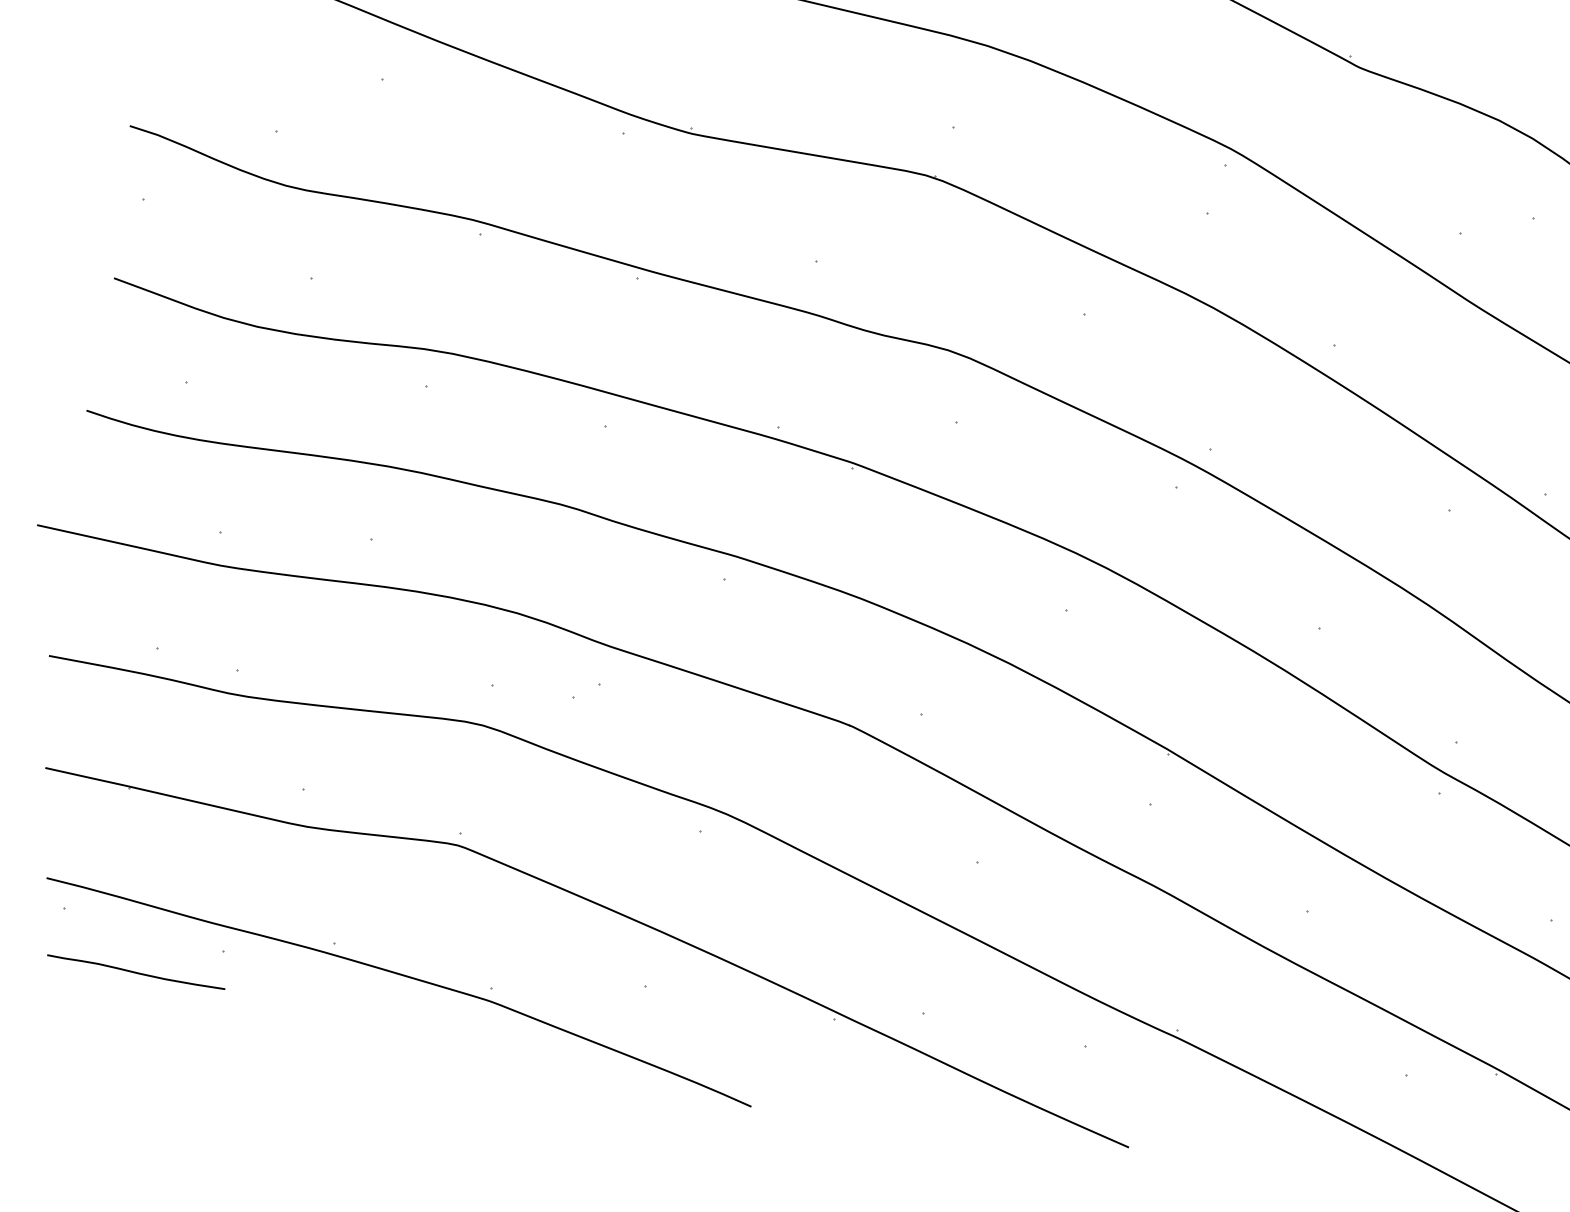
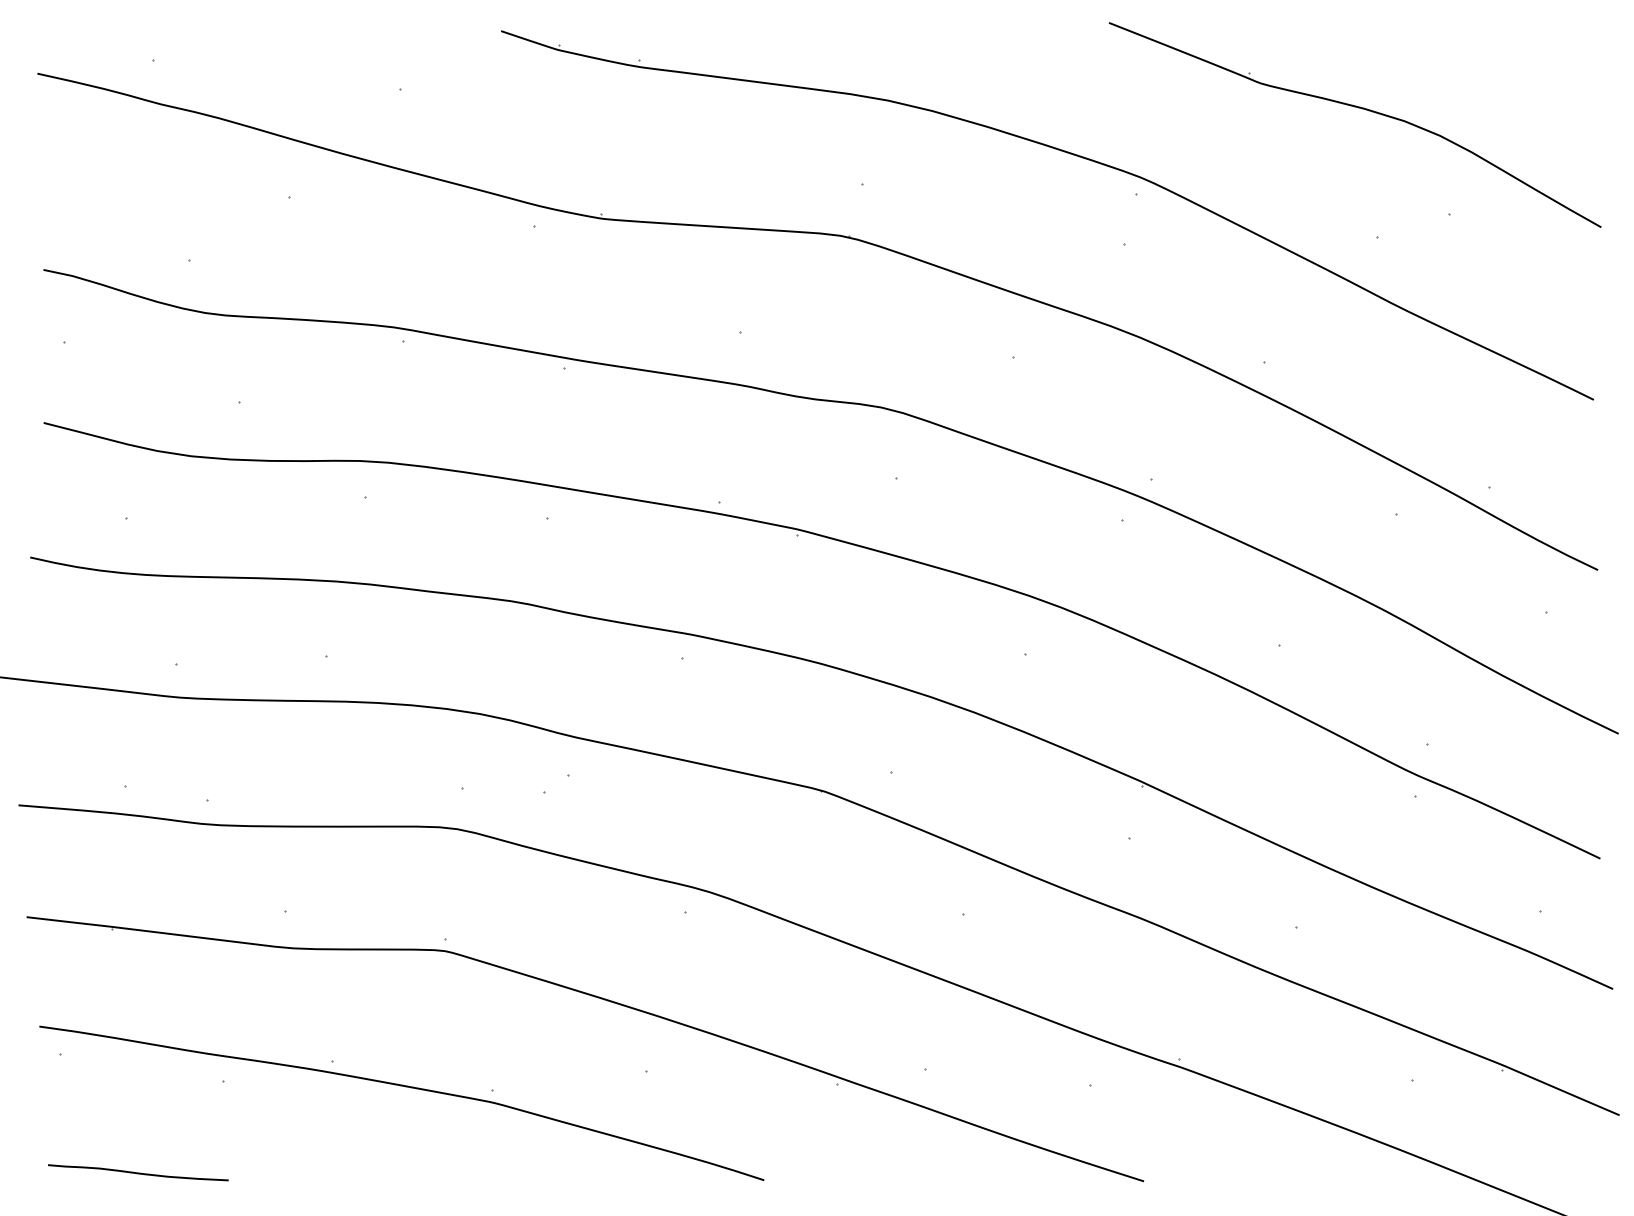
curve: (136, 971) -> (138, 1172), moved

